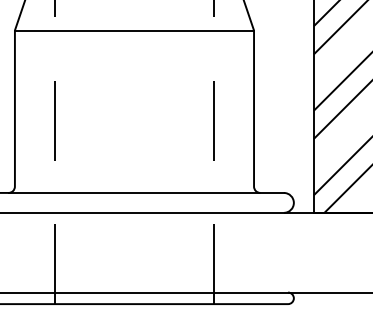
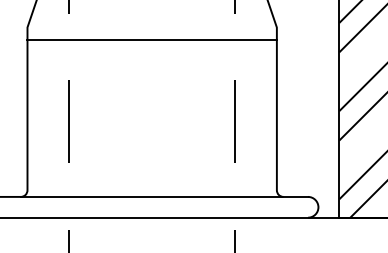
line: (134, 30) -> (152, 40), moved

